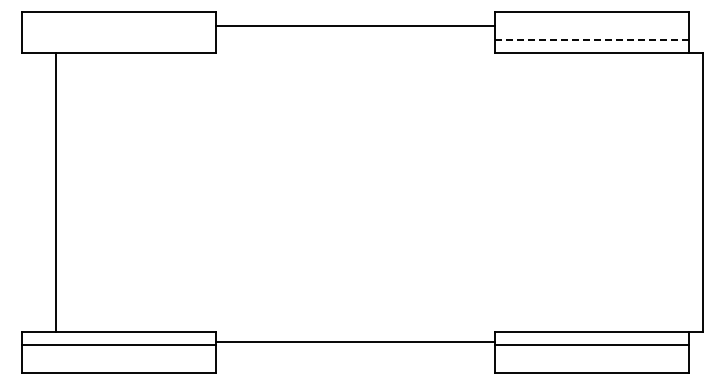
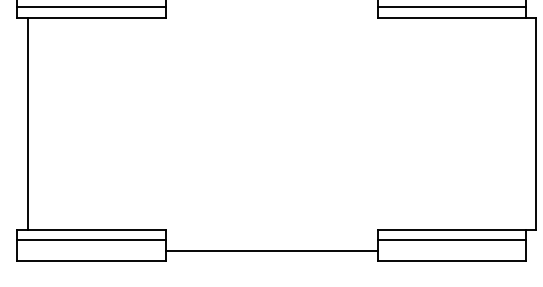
line: (118, 39) -> (91, 7), added
line: (591, 39) -> (451, 7), dashed -> solid
line: (55, 192) -> (27, 123), moved
line: (355, 342) -> (271, 250), moved

